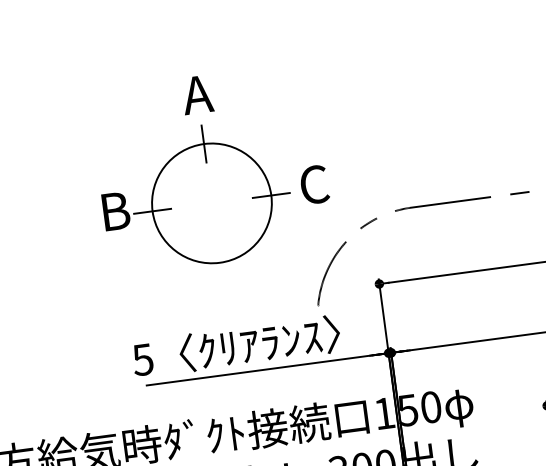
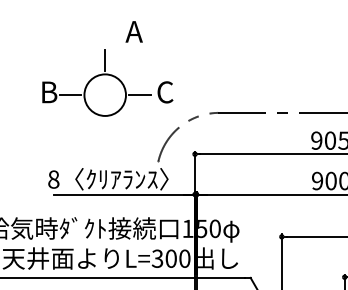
text: (196, 94) -> (133, 31), moved
circle: (210, 202) -> (104, 94), size x0.6
text: (142, 359) -> (53, 179), 5 -> 8

